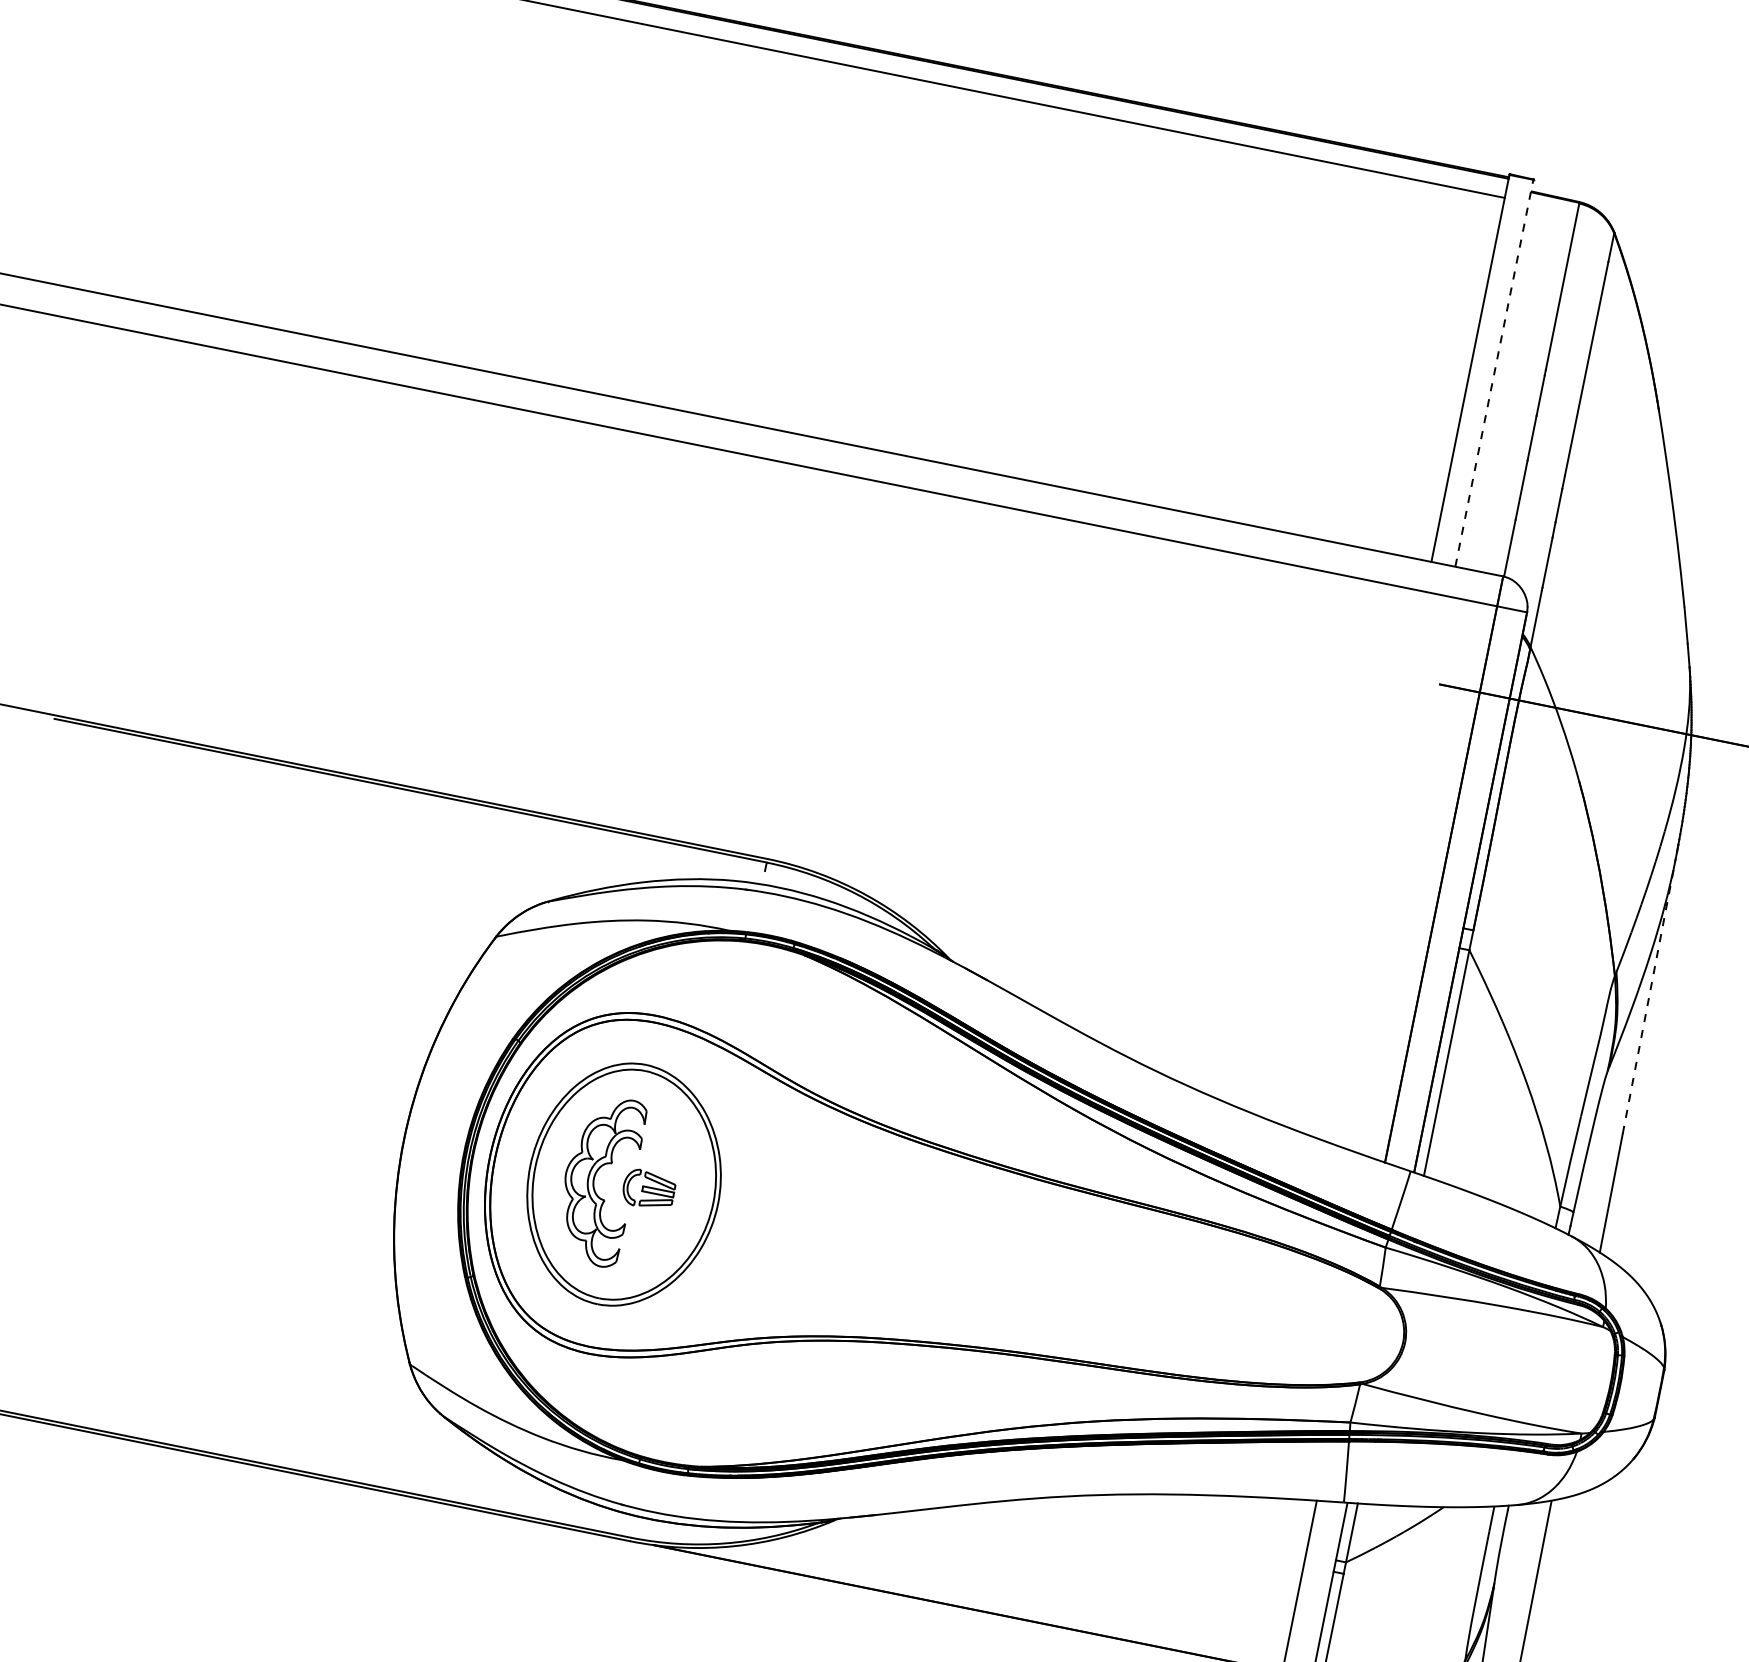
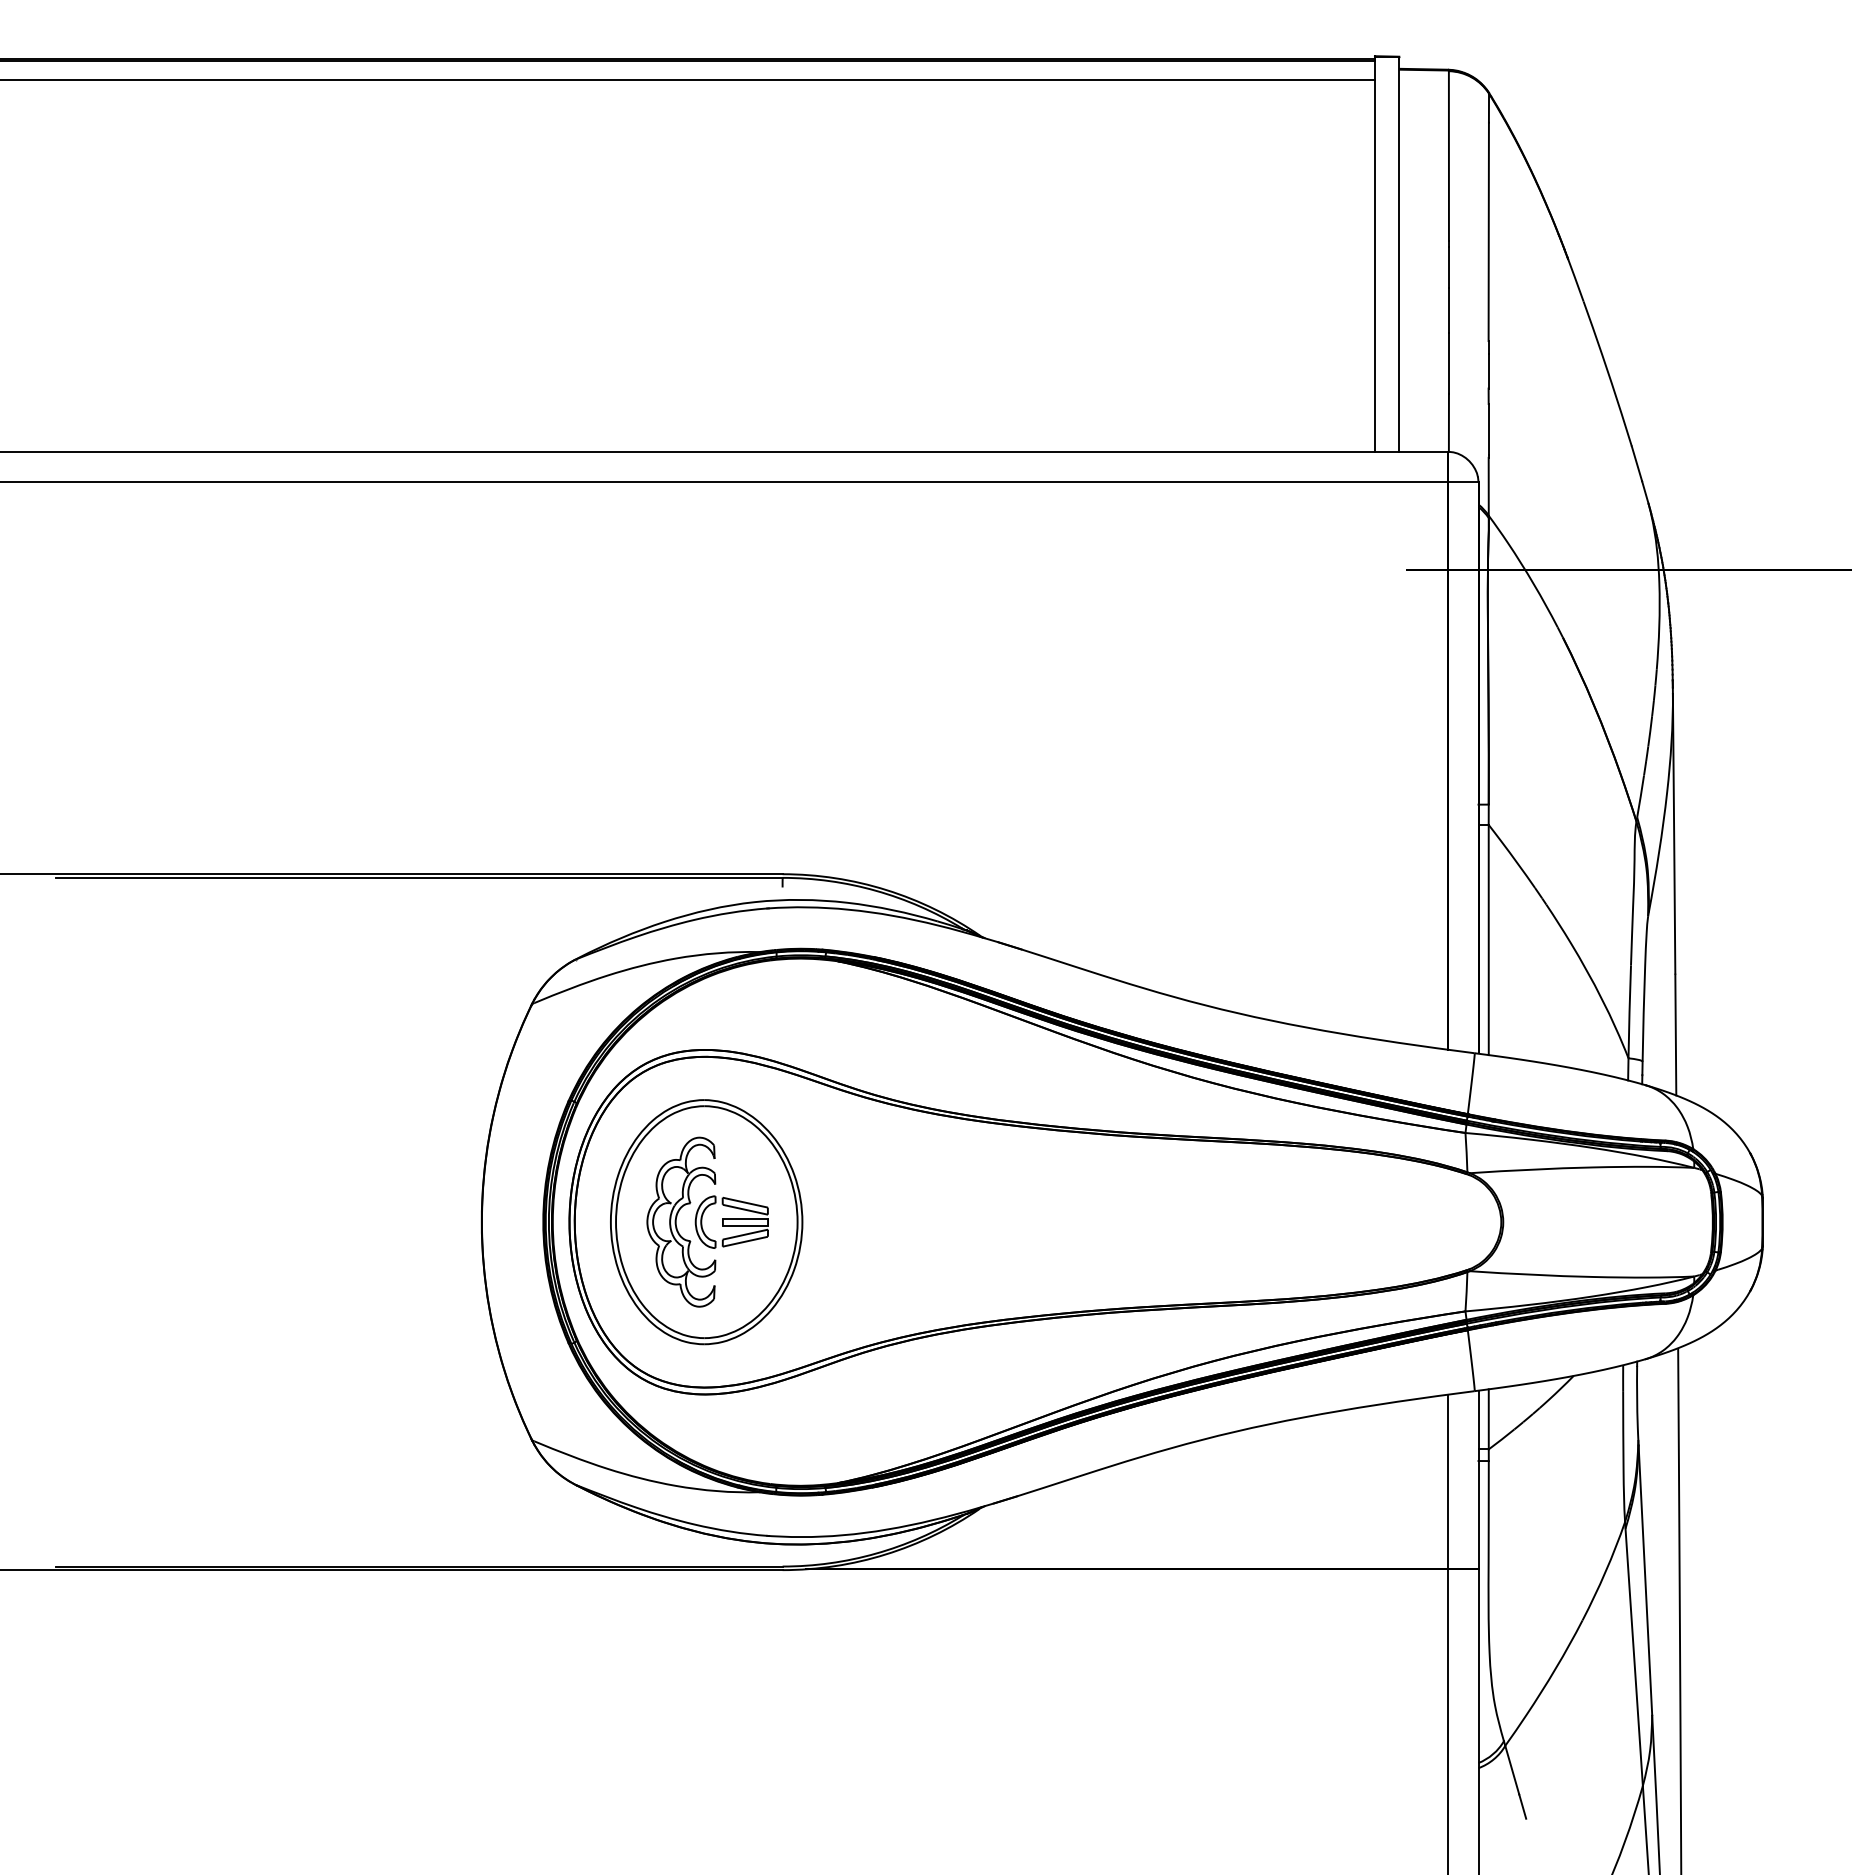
line: (1494, 373) -> (1399, 254), dashed -> solid
line: (1649, 995) -> (1674, 833), dashed -> solid
part: (648, 1189) -> (731, 1221), size x1.43

